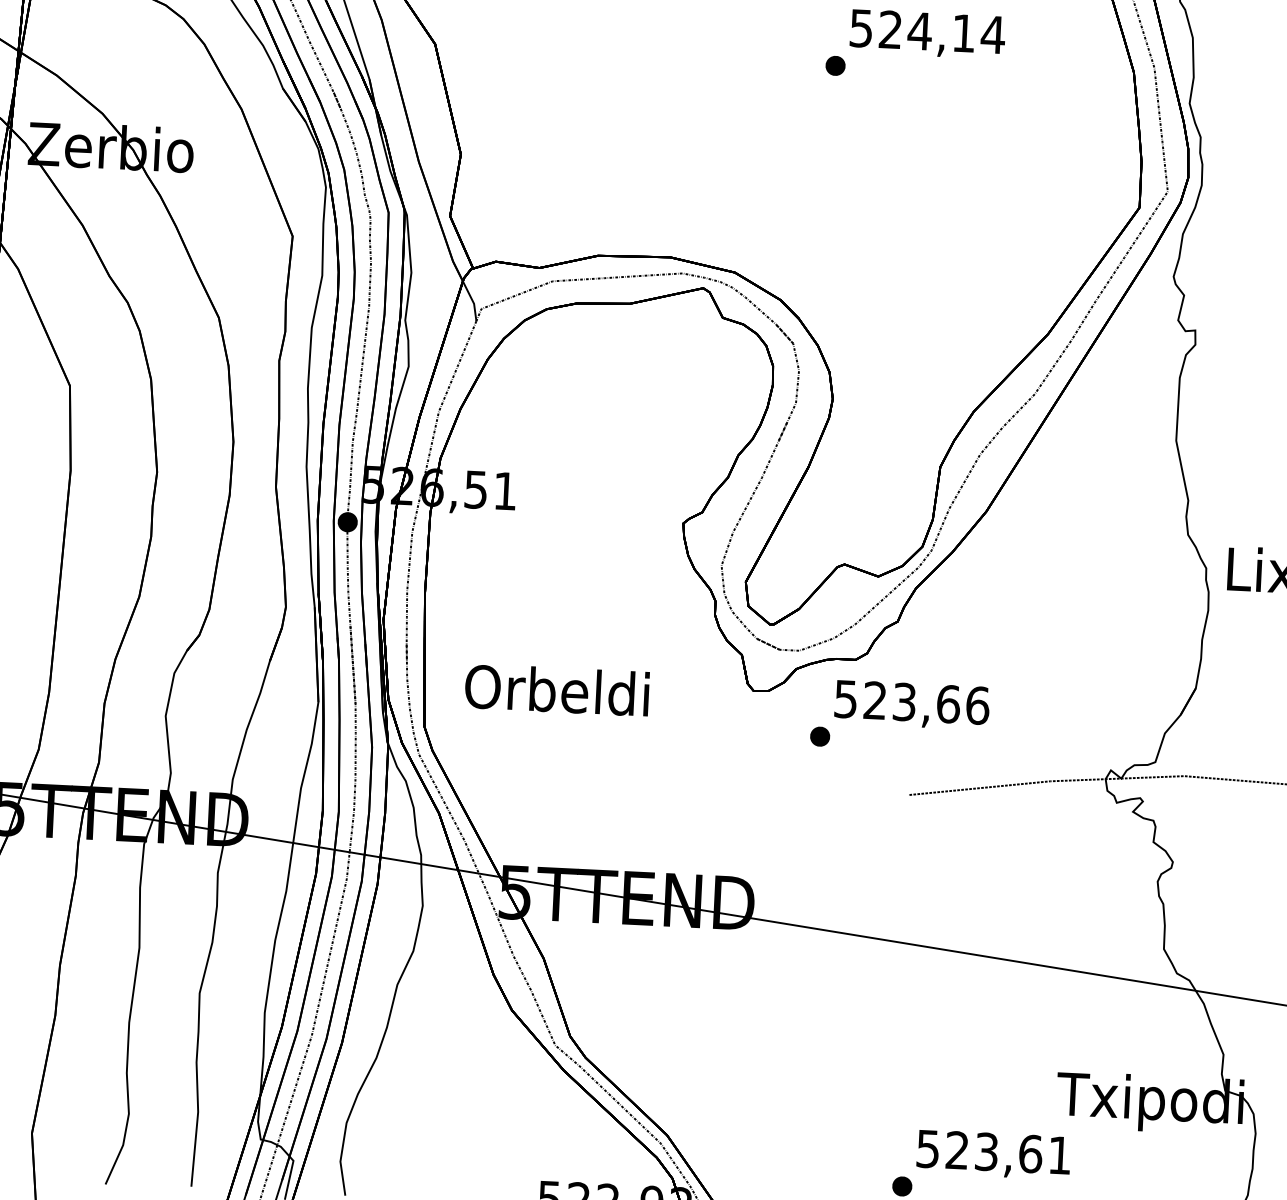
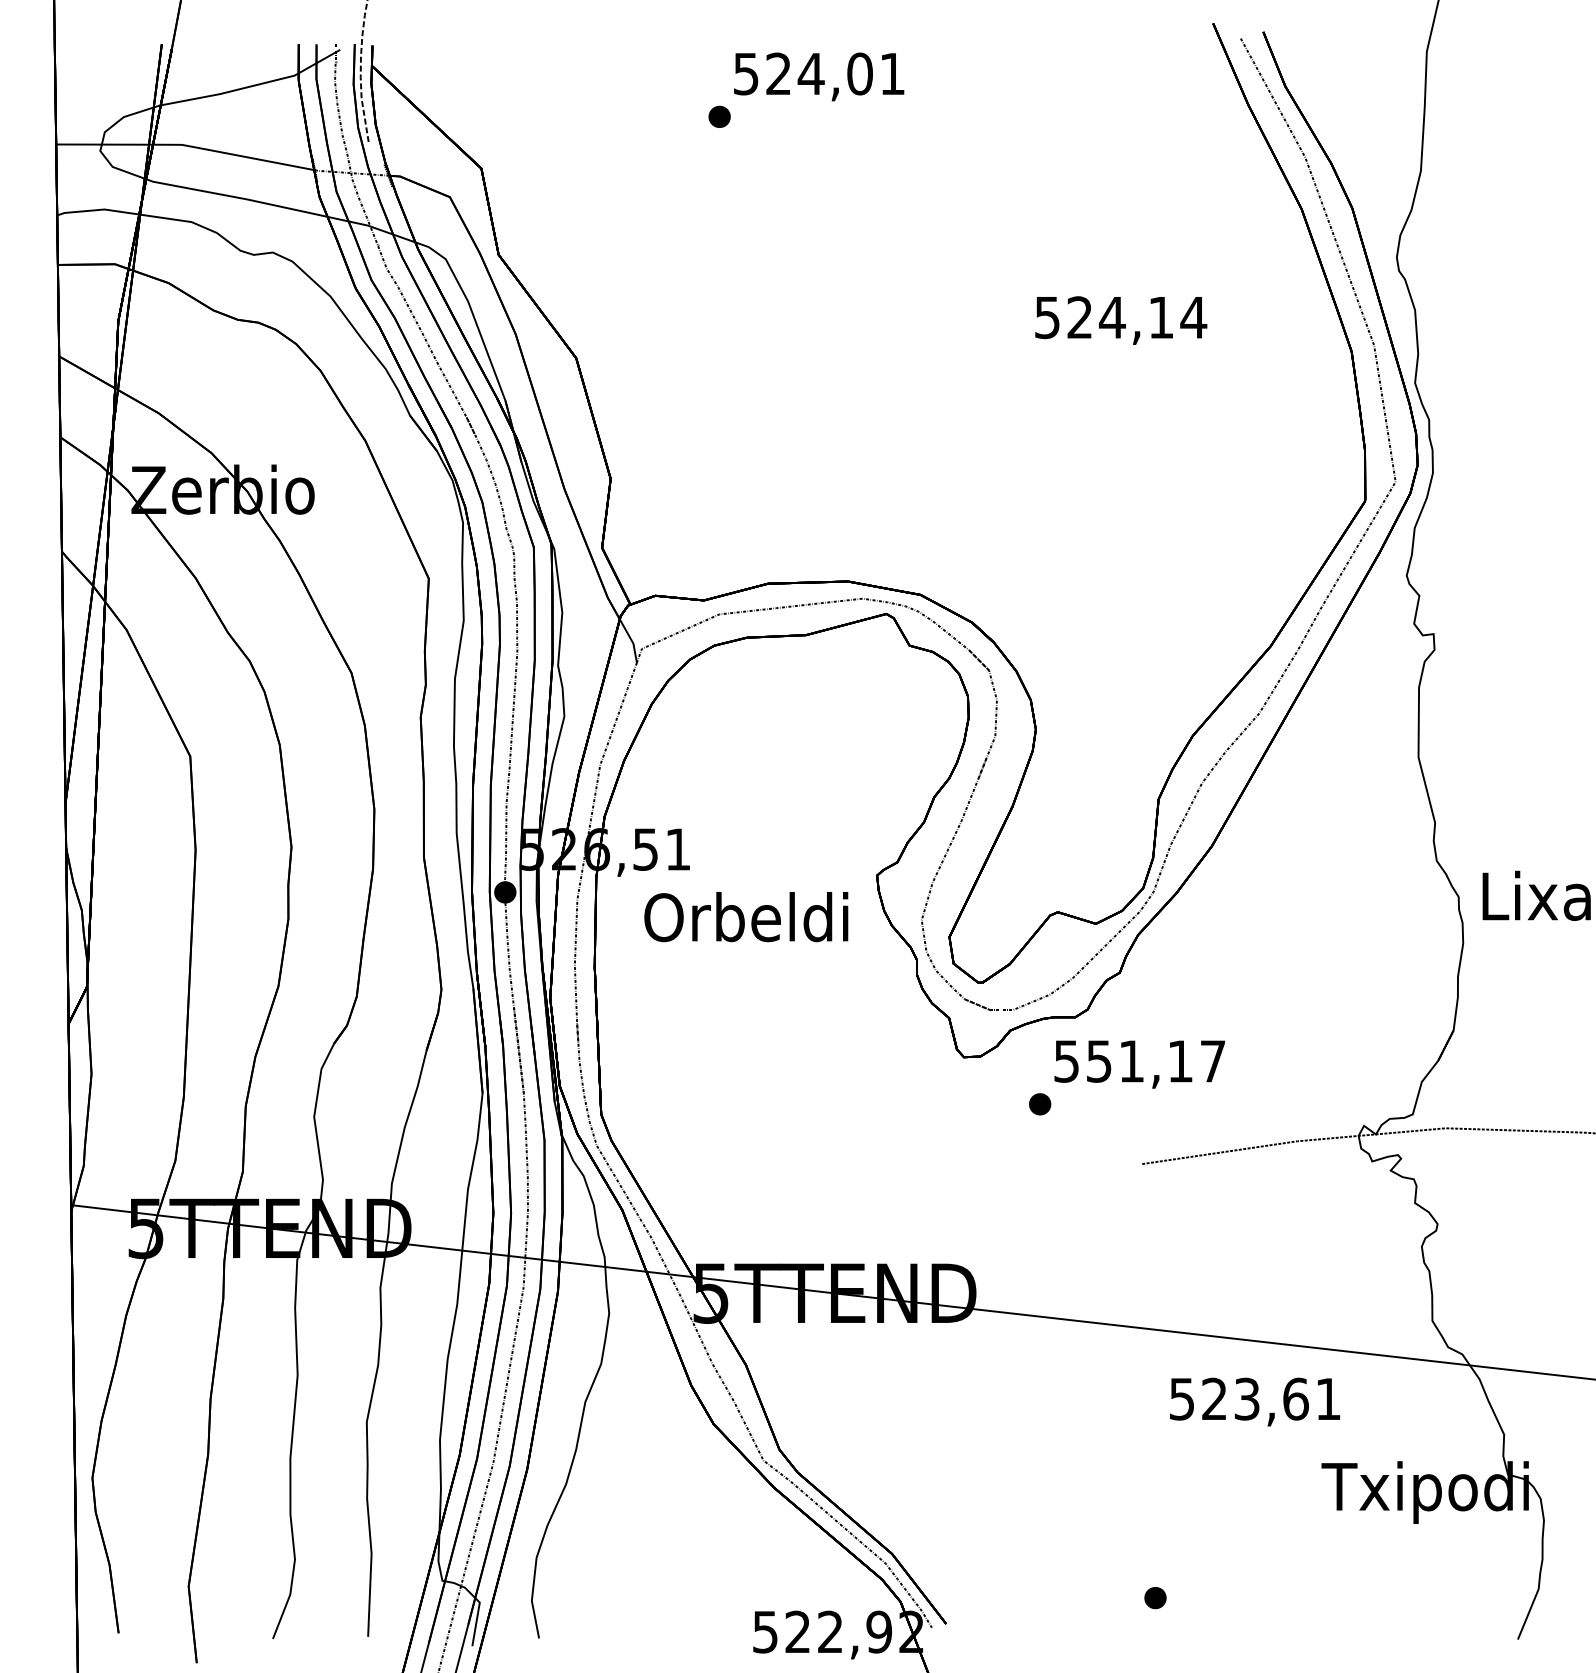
part: (835, 65) -> (1020, 360), removed
text: (557, 690) -> (746, 917), moved
text: (926, 703) -> (1156, 1061), 523,66 -> 551,17
text: (994, 1154) -> (1255, 1401), moved

